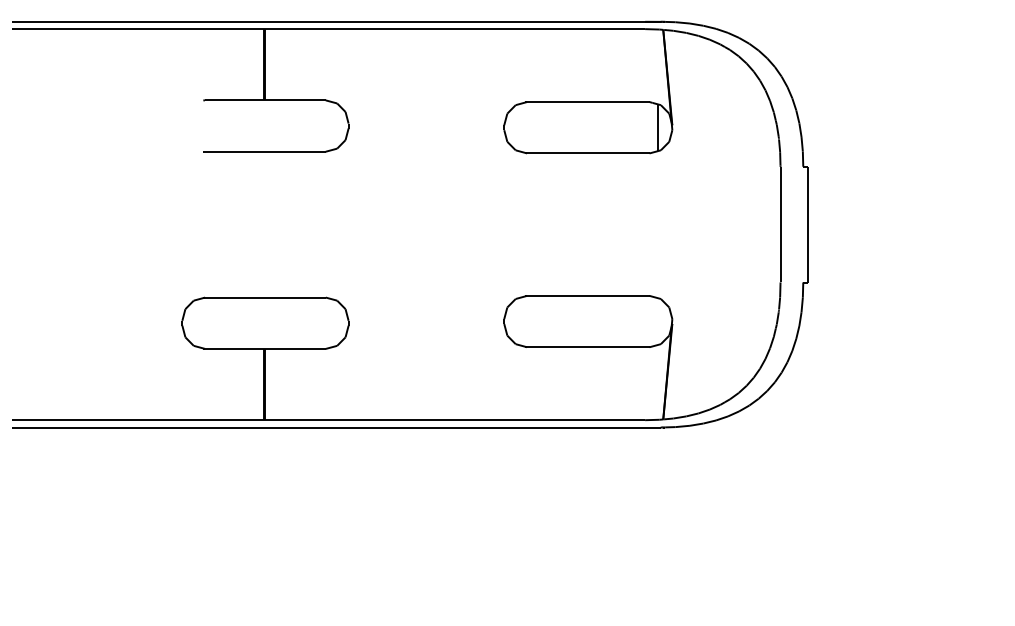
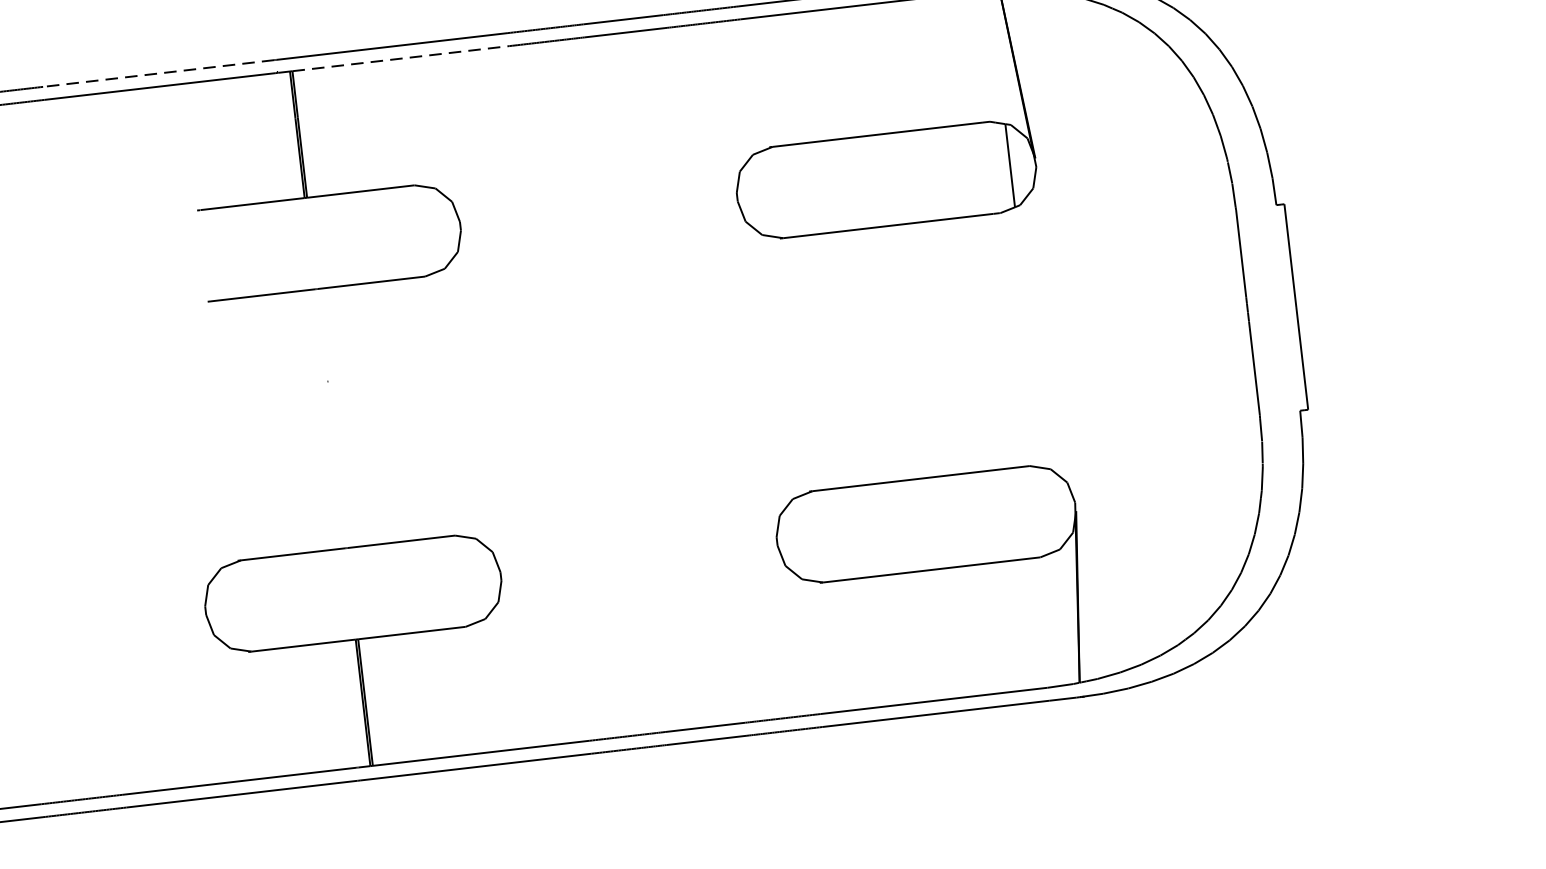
line: (190, 21) -> (158, 73), solid -> dashed
line: (326, 29) -> (401, 59), solid -> dashed

